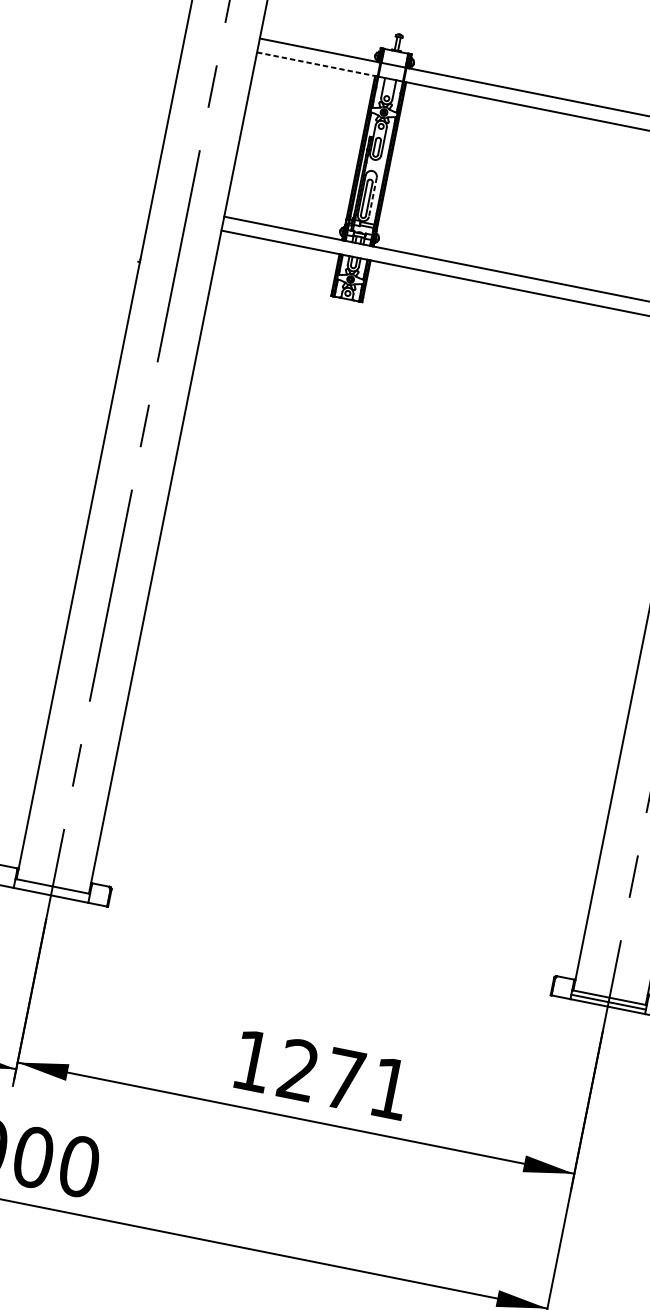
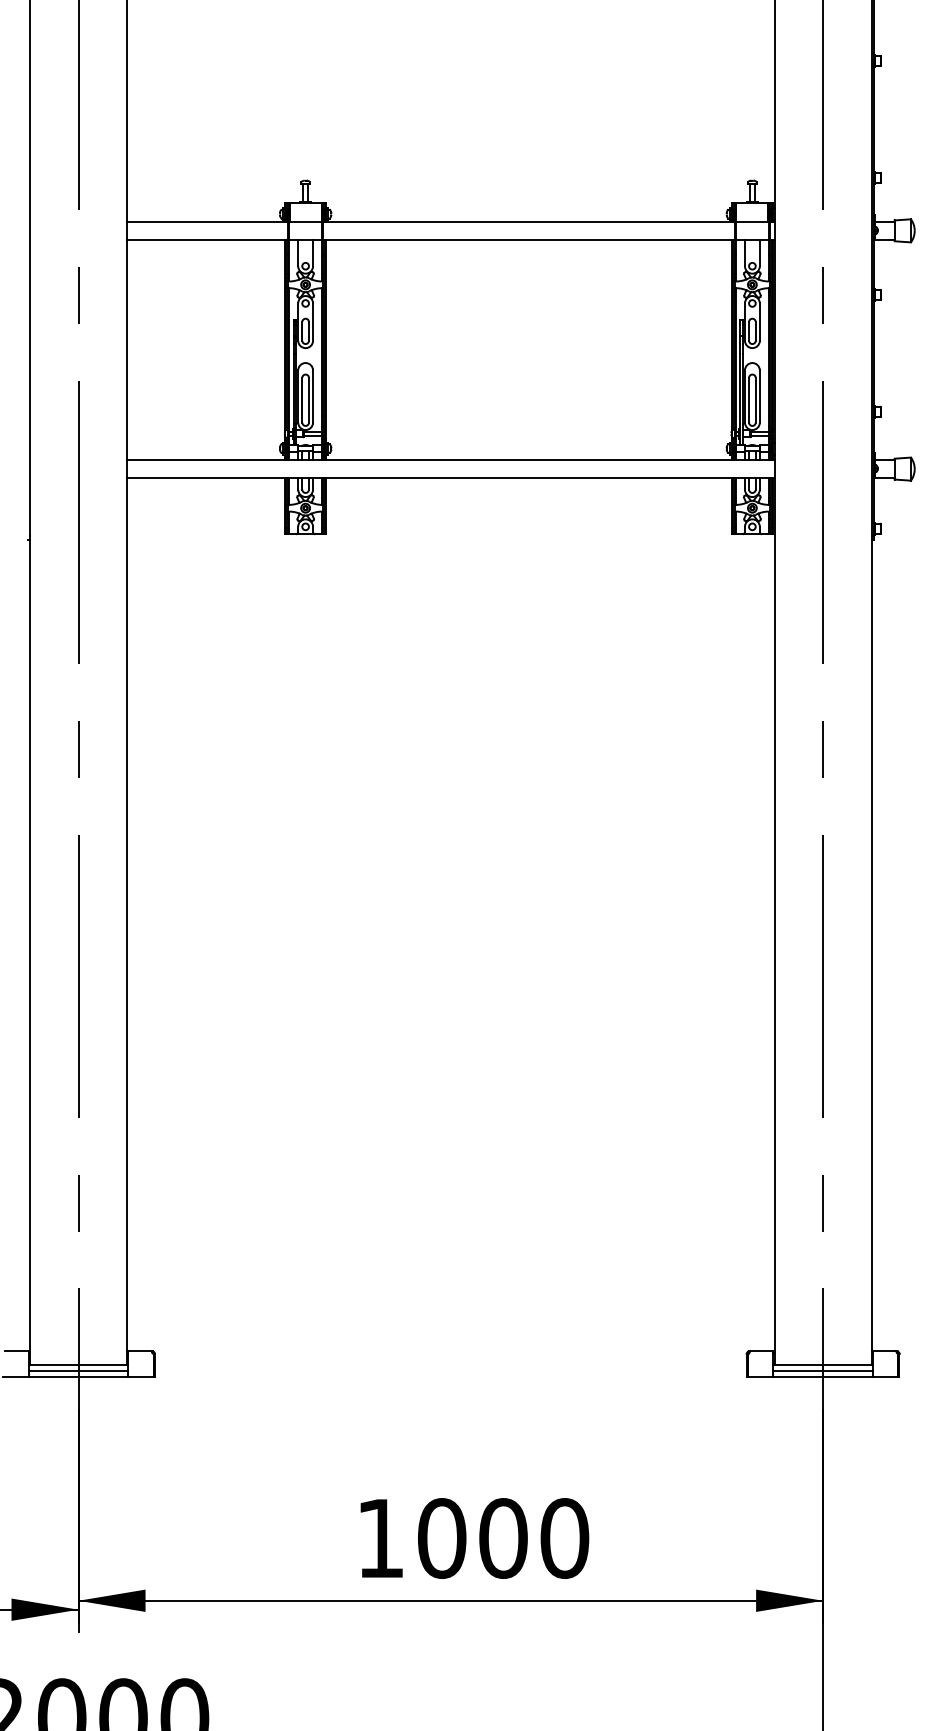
line: (317, 64) -> (207, 240), dashed -> solid
line: (373, 197) -> (313, 397), dashed -> solid
line: (51, 891) -> (78, 1371), added
text: (344, 1079) -> (503, 1538), 1271 -> 1000

